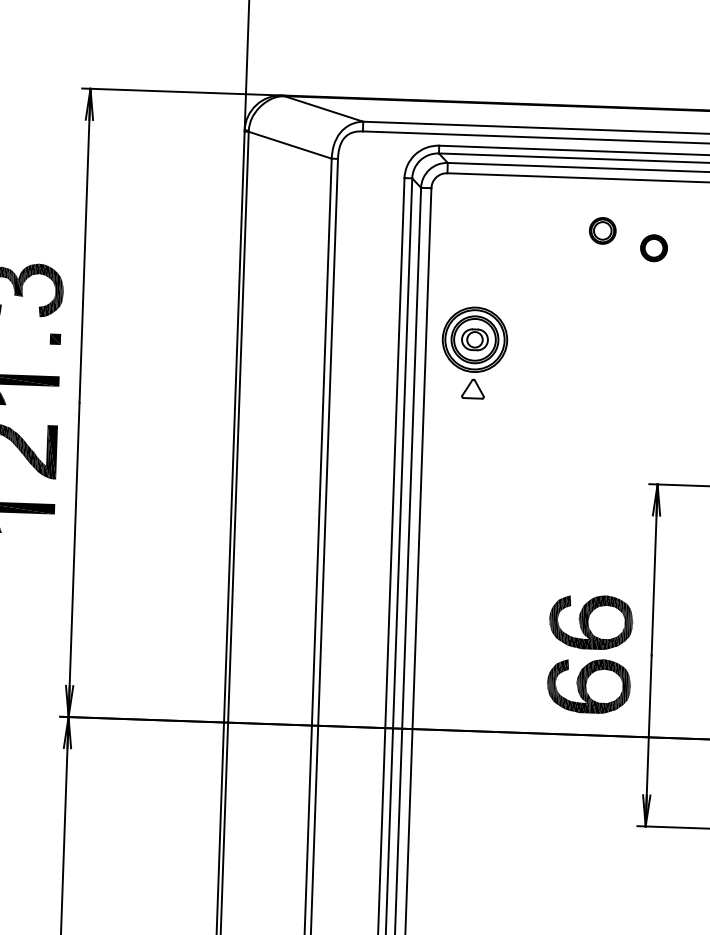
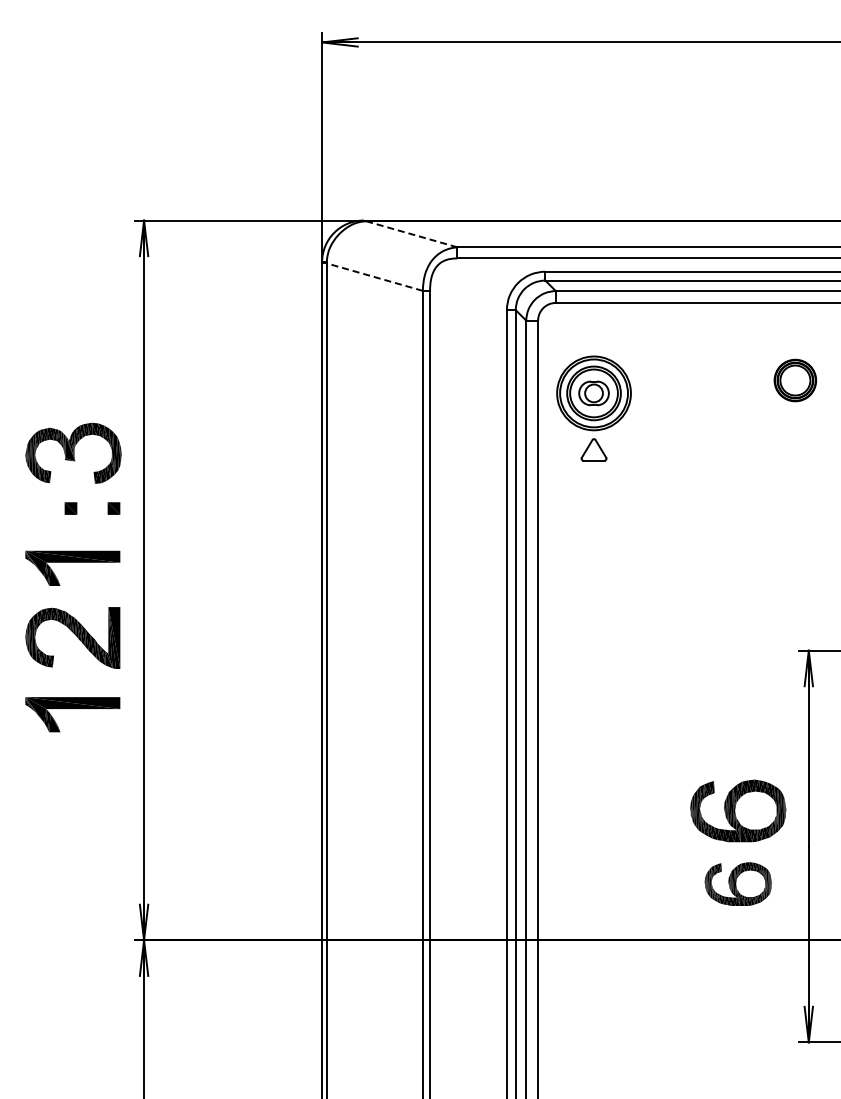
line: (323, 109) -> (411, 234), solid -> dashed
line: (289, 145) -> (374, 277), solid -> dashed
part: (602, 230) -> (735, 362), removed
part: (653, 248) -> (794, 380), size x1.4
part: (17, 337) -> (70, 508), added
part: (474, 352) -> (593, 408), moved
part: (589, 685) -> (738, 883), size x0.7

